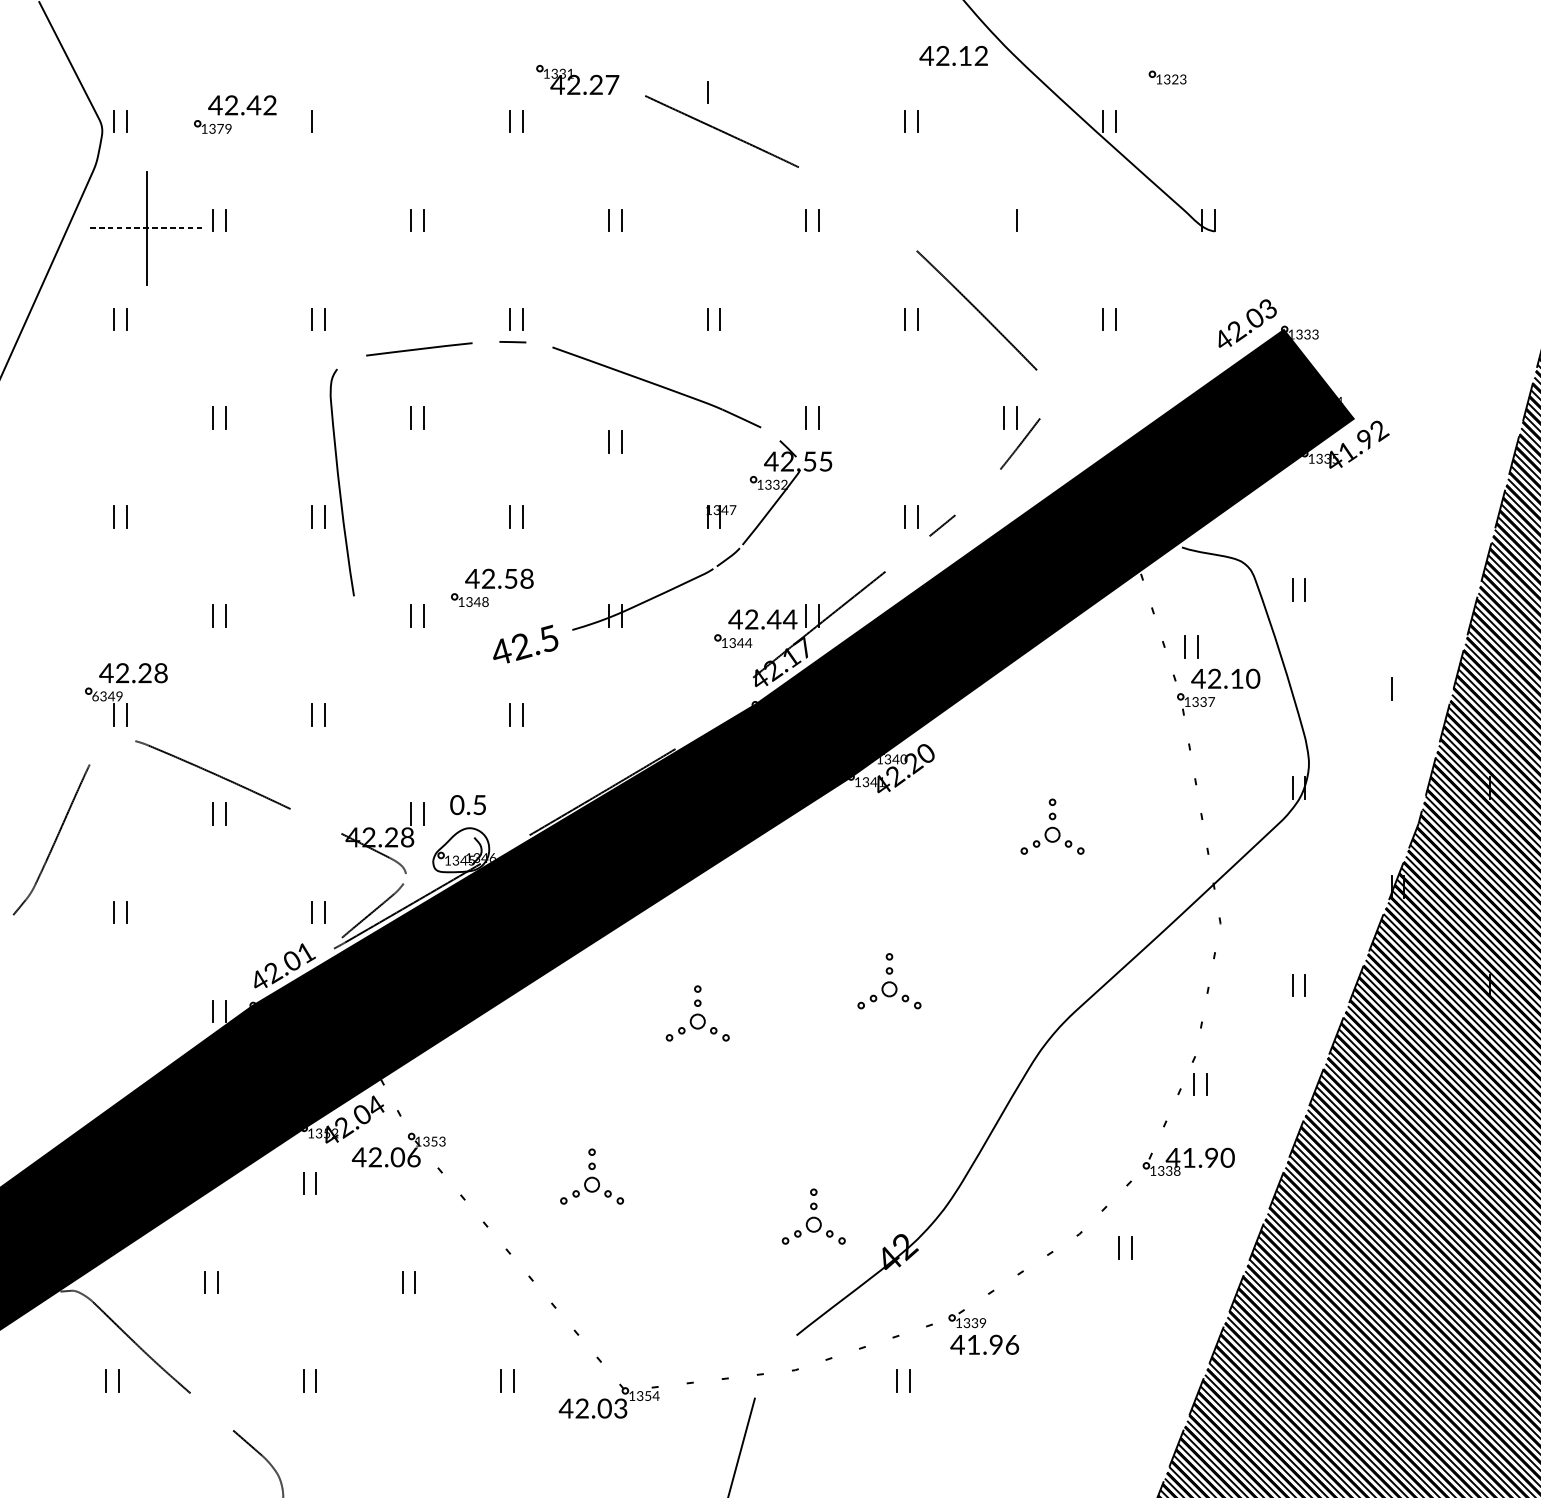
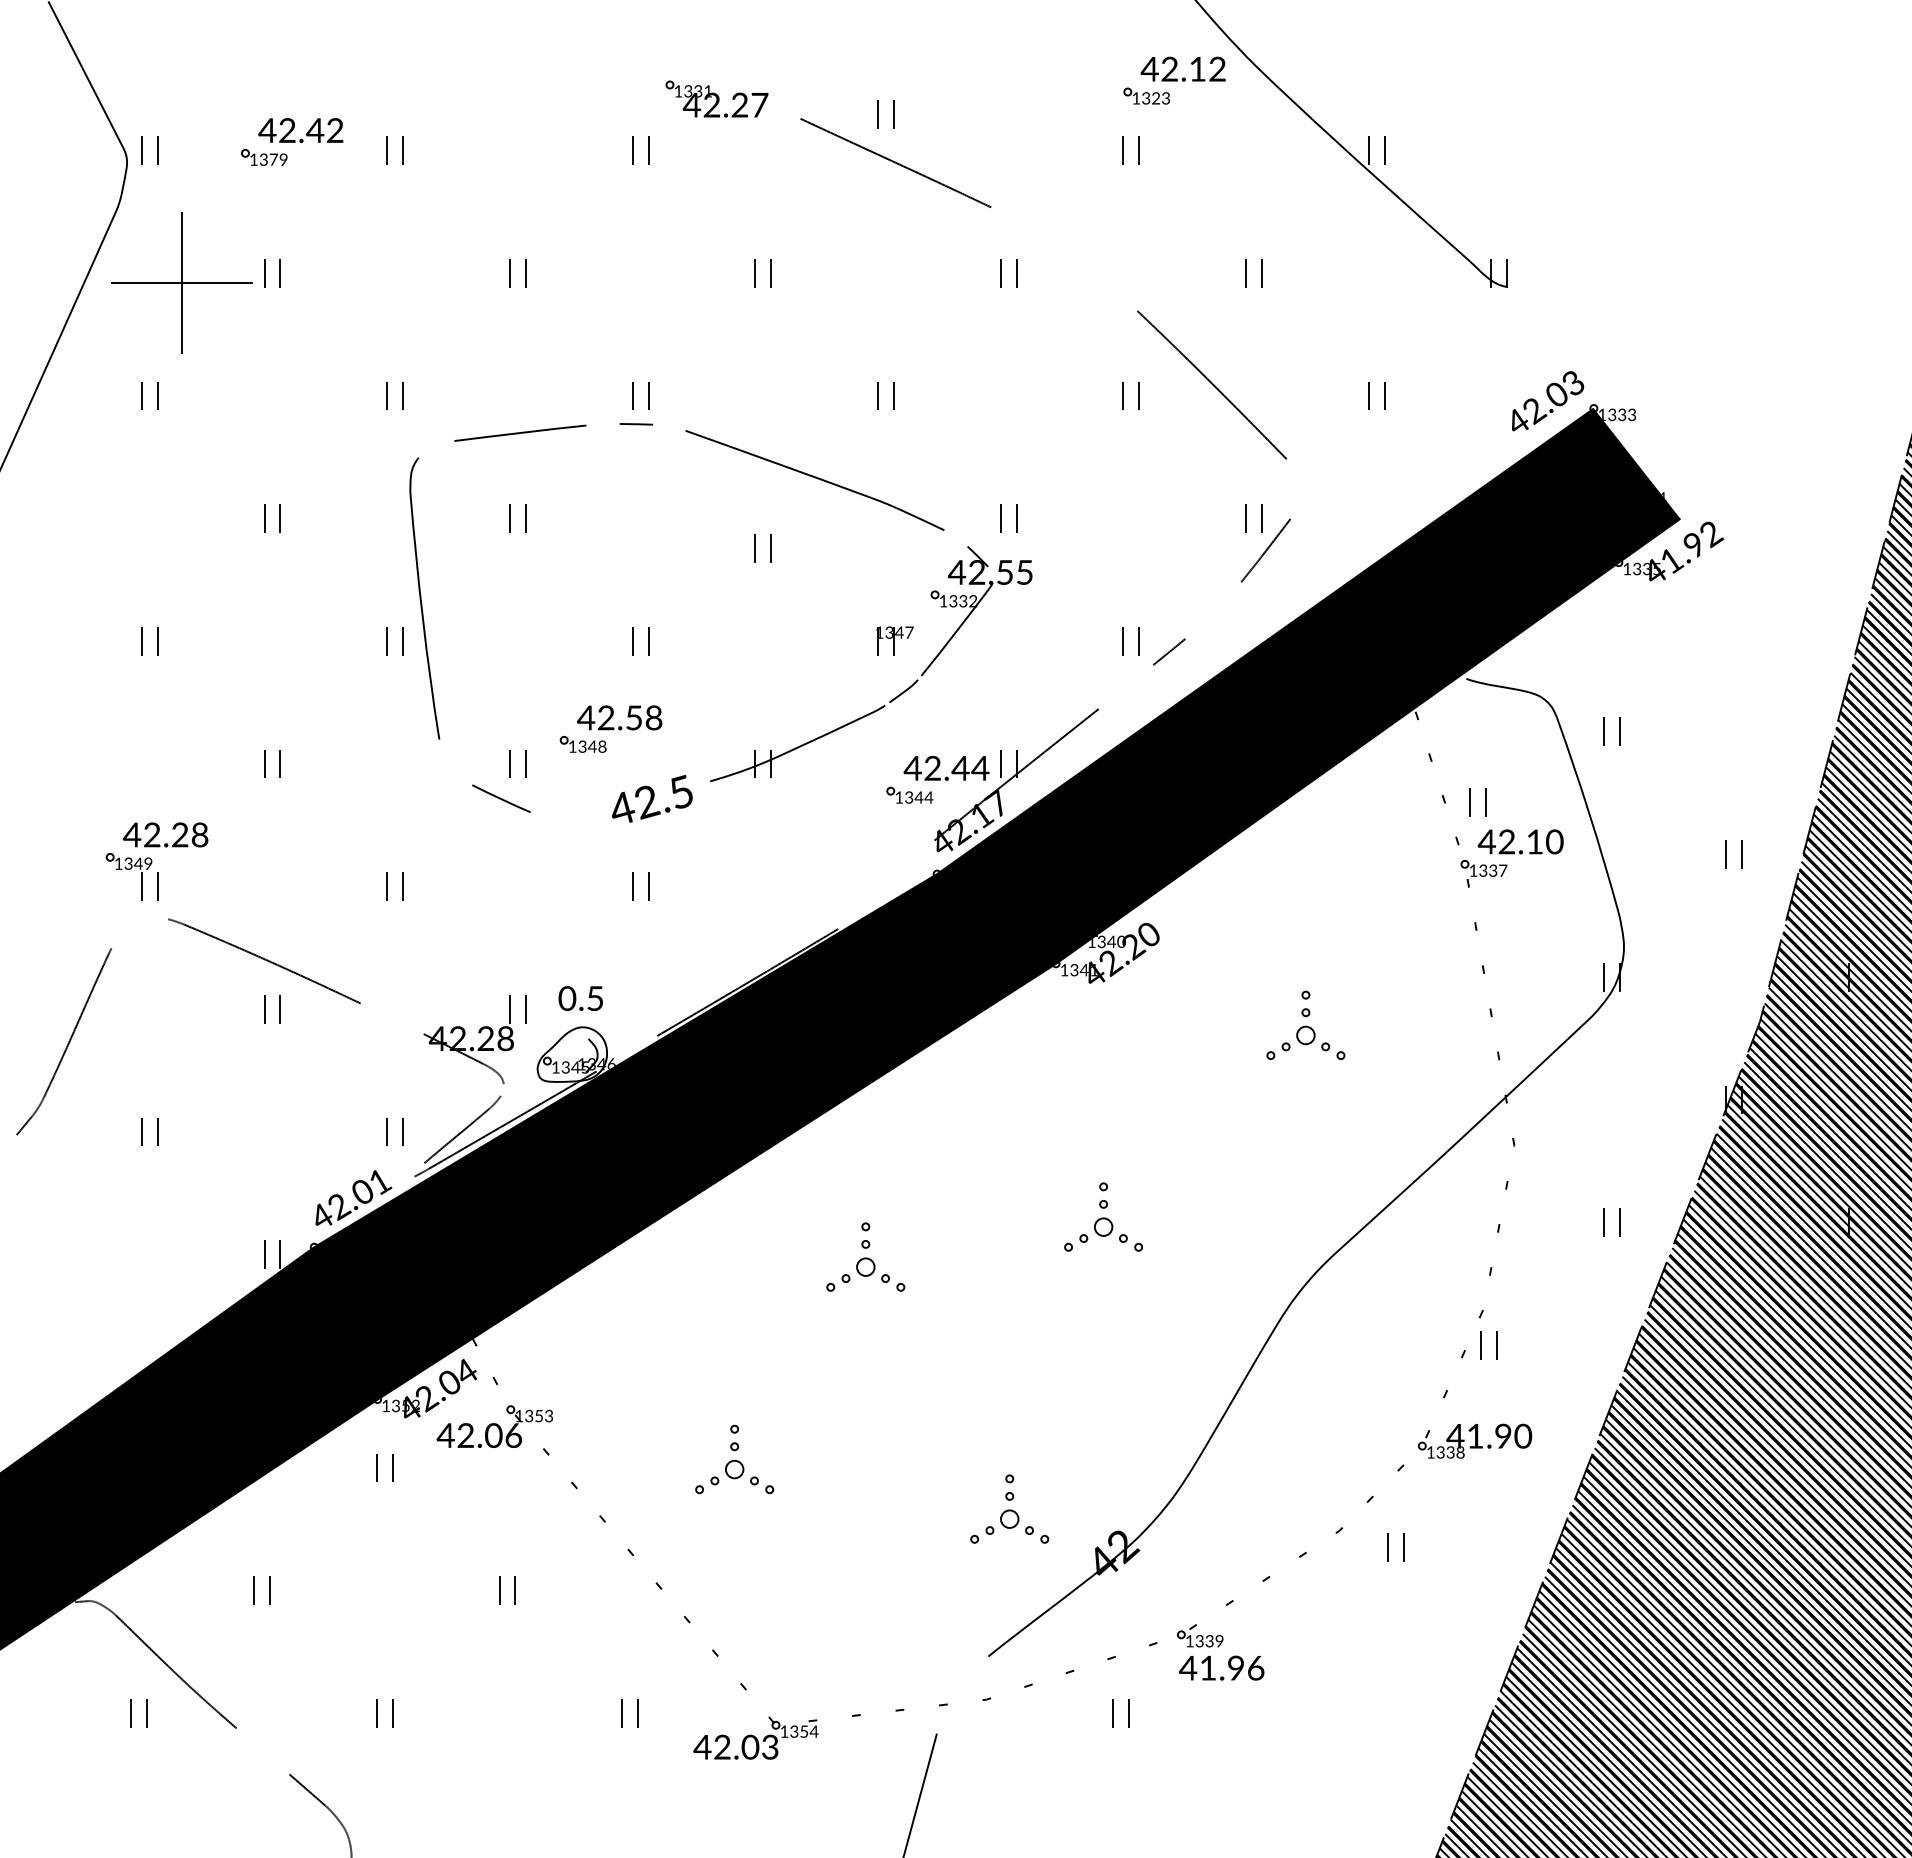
part: (1167, 77) -> (1146, 95), moved
line: (720, 92) -> (893, 114), added
line: (325, 121) -> (403, 150), added
line: (1004, 219) -> (1246, 272), added
line: (146, 227) -> (182, 282), dashed -> solid
line: (404, 643) -> (501, 798), added
line: (1404, 688) -> (1742, 854), added
text: (95, 696) -> (118, 863), 6349 -> 1349

